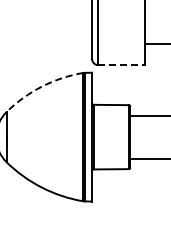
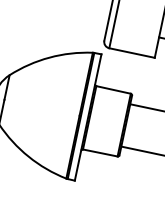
line: (122, 65) -> (132, 53), dashed -> solid
arc: (42, 86) -> (50, 57), dashed -> solid

